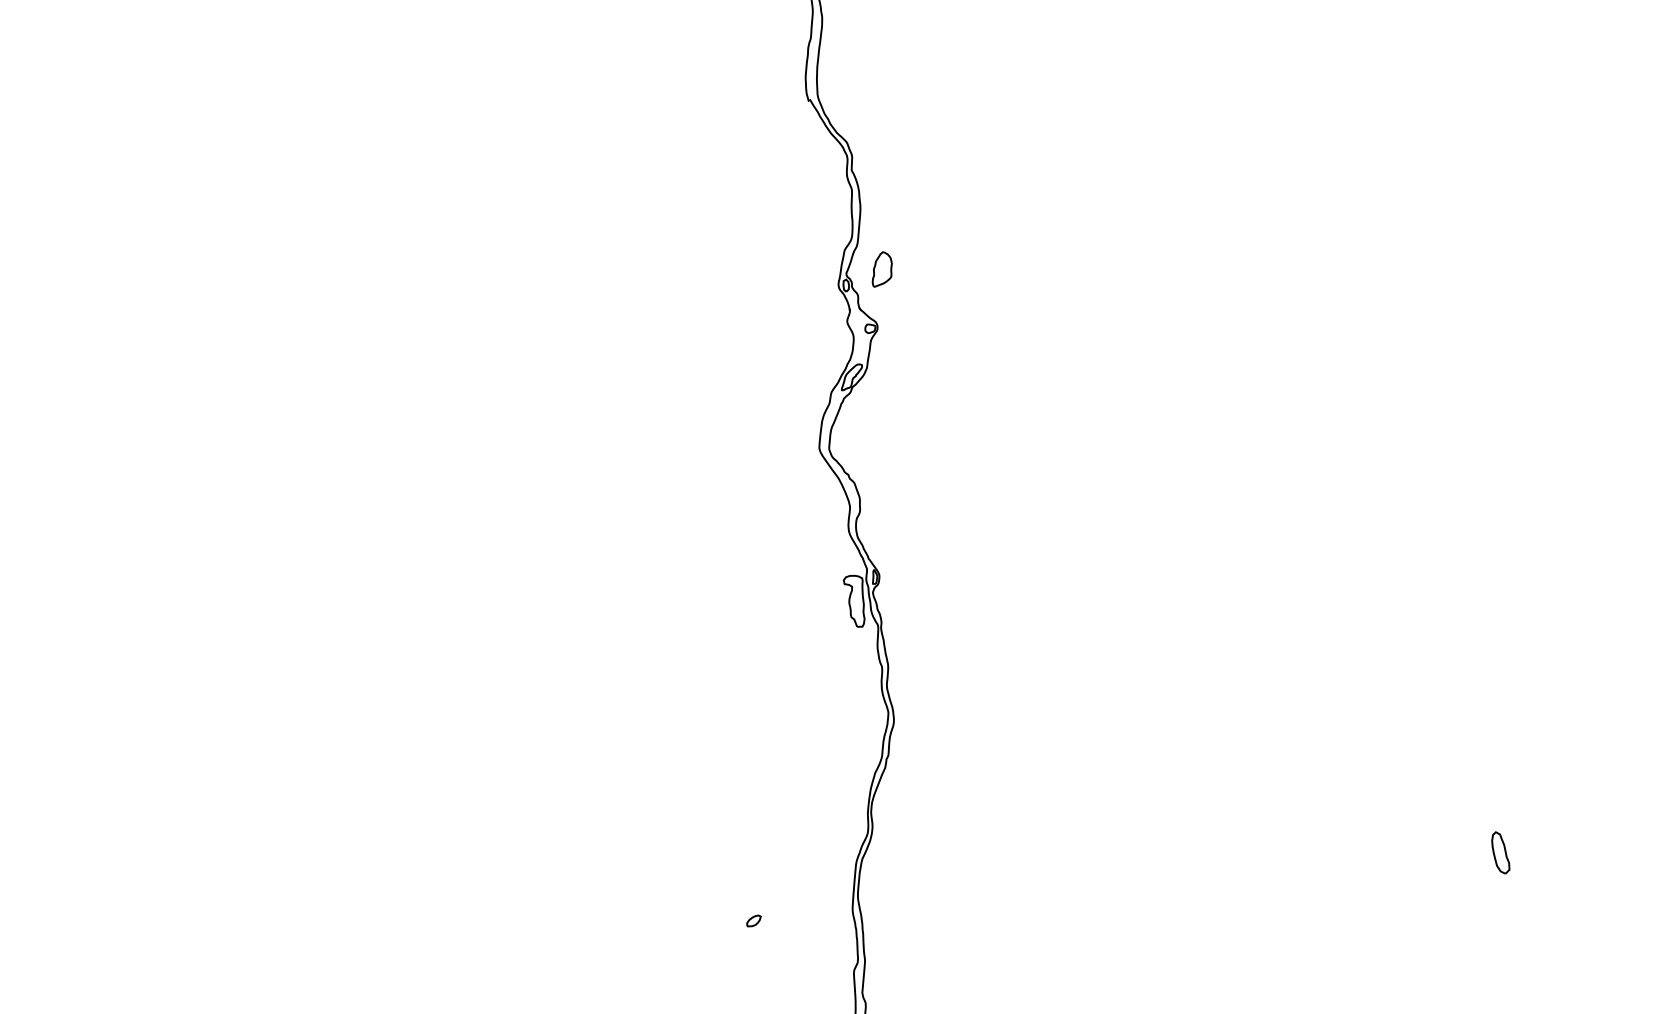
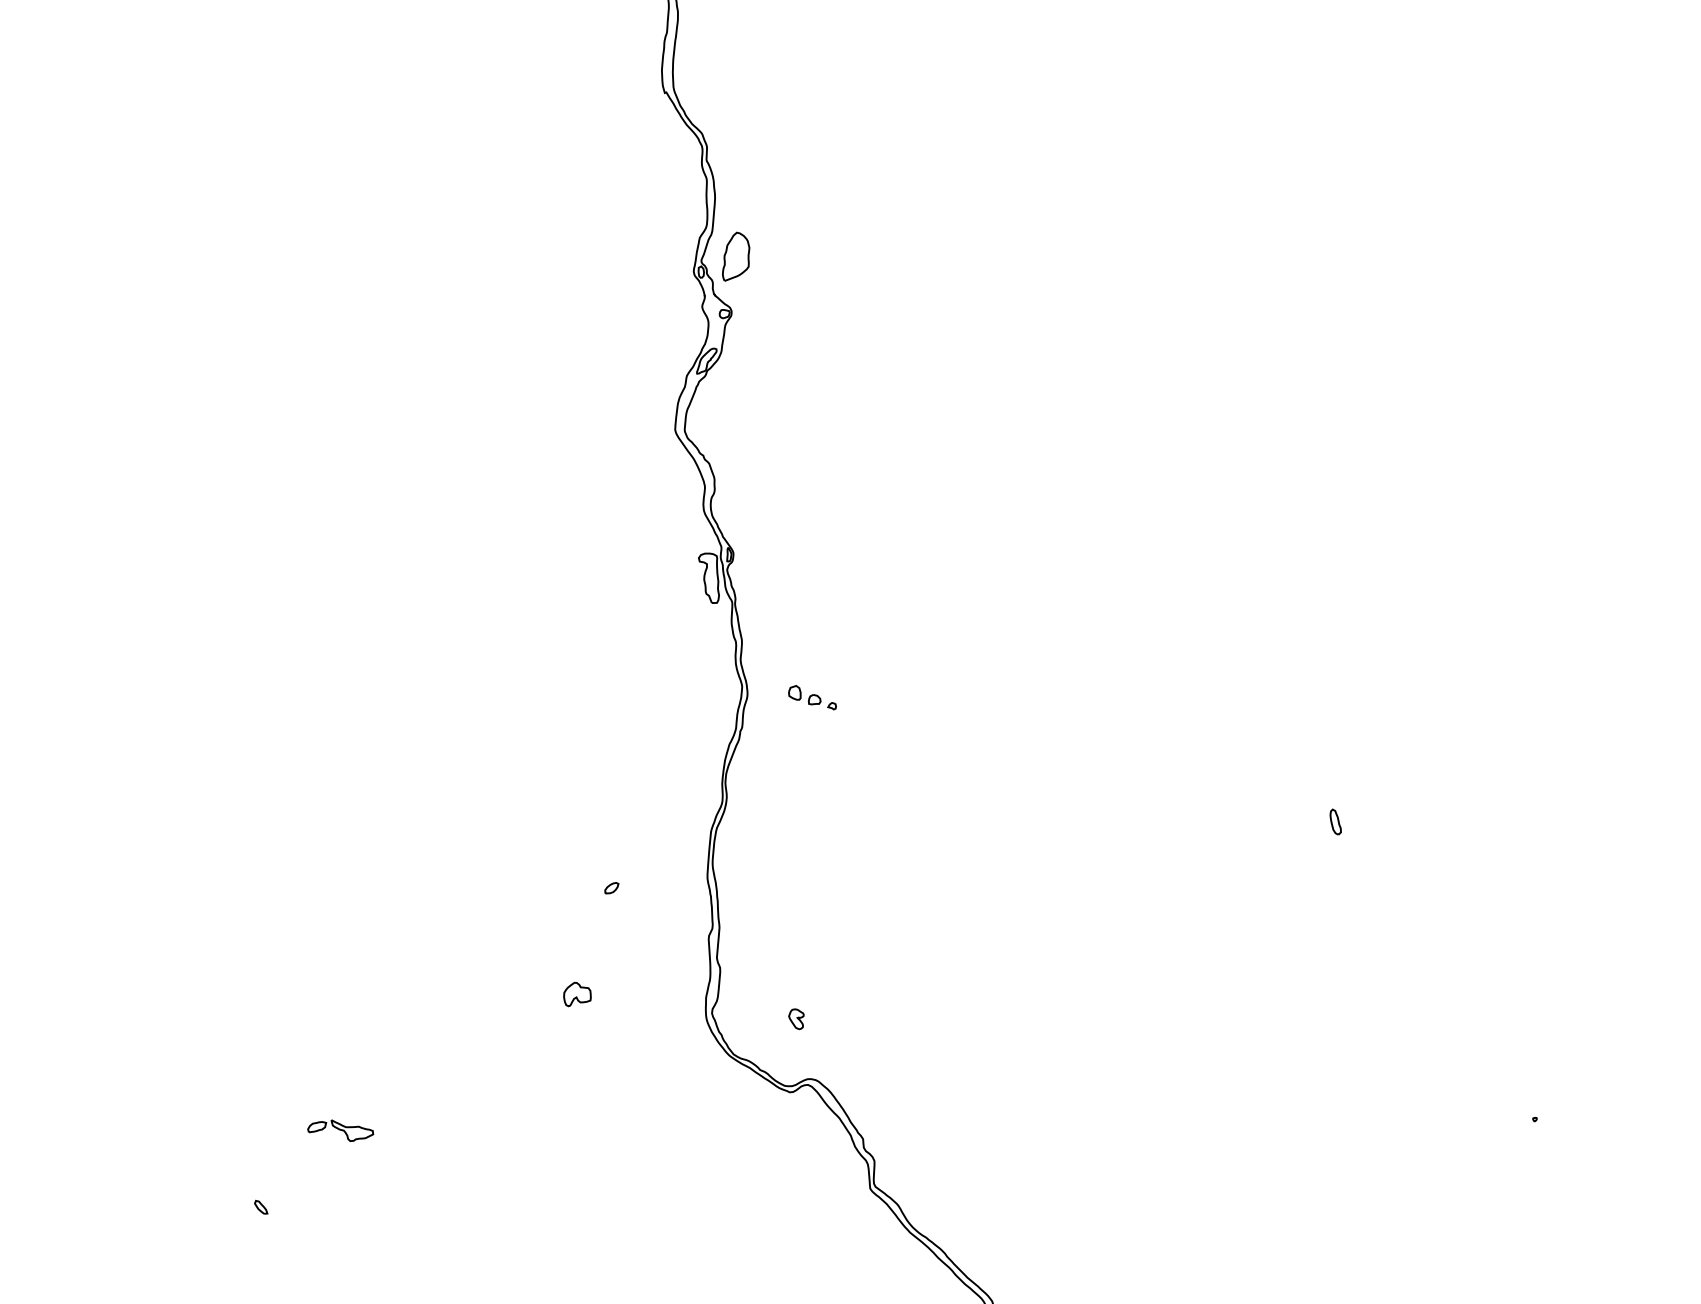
part: (882, 269) -> (736, 256), size x1.43
part: (960, 724) -> (812, 697), added
part: (1500, 852) -> (1335, 821), size x0.62

